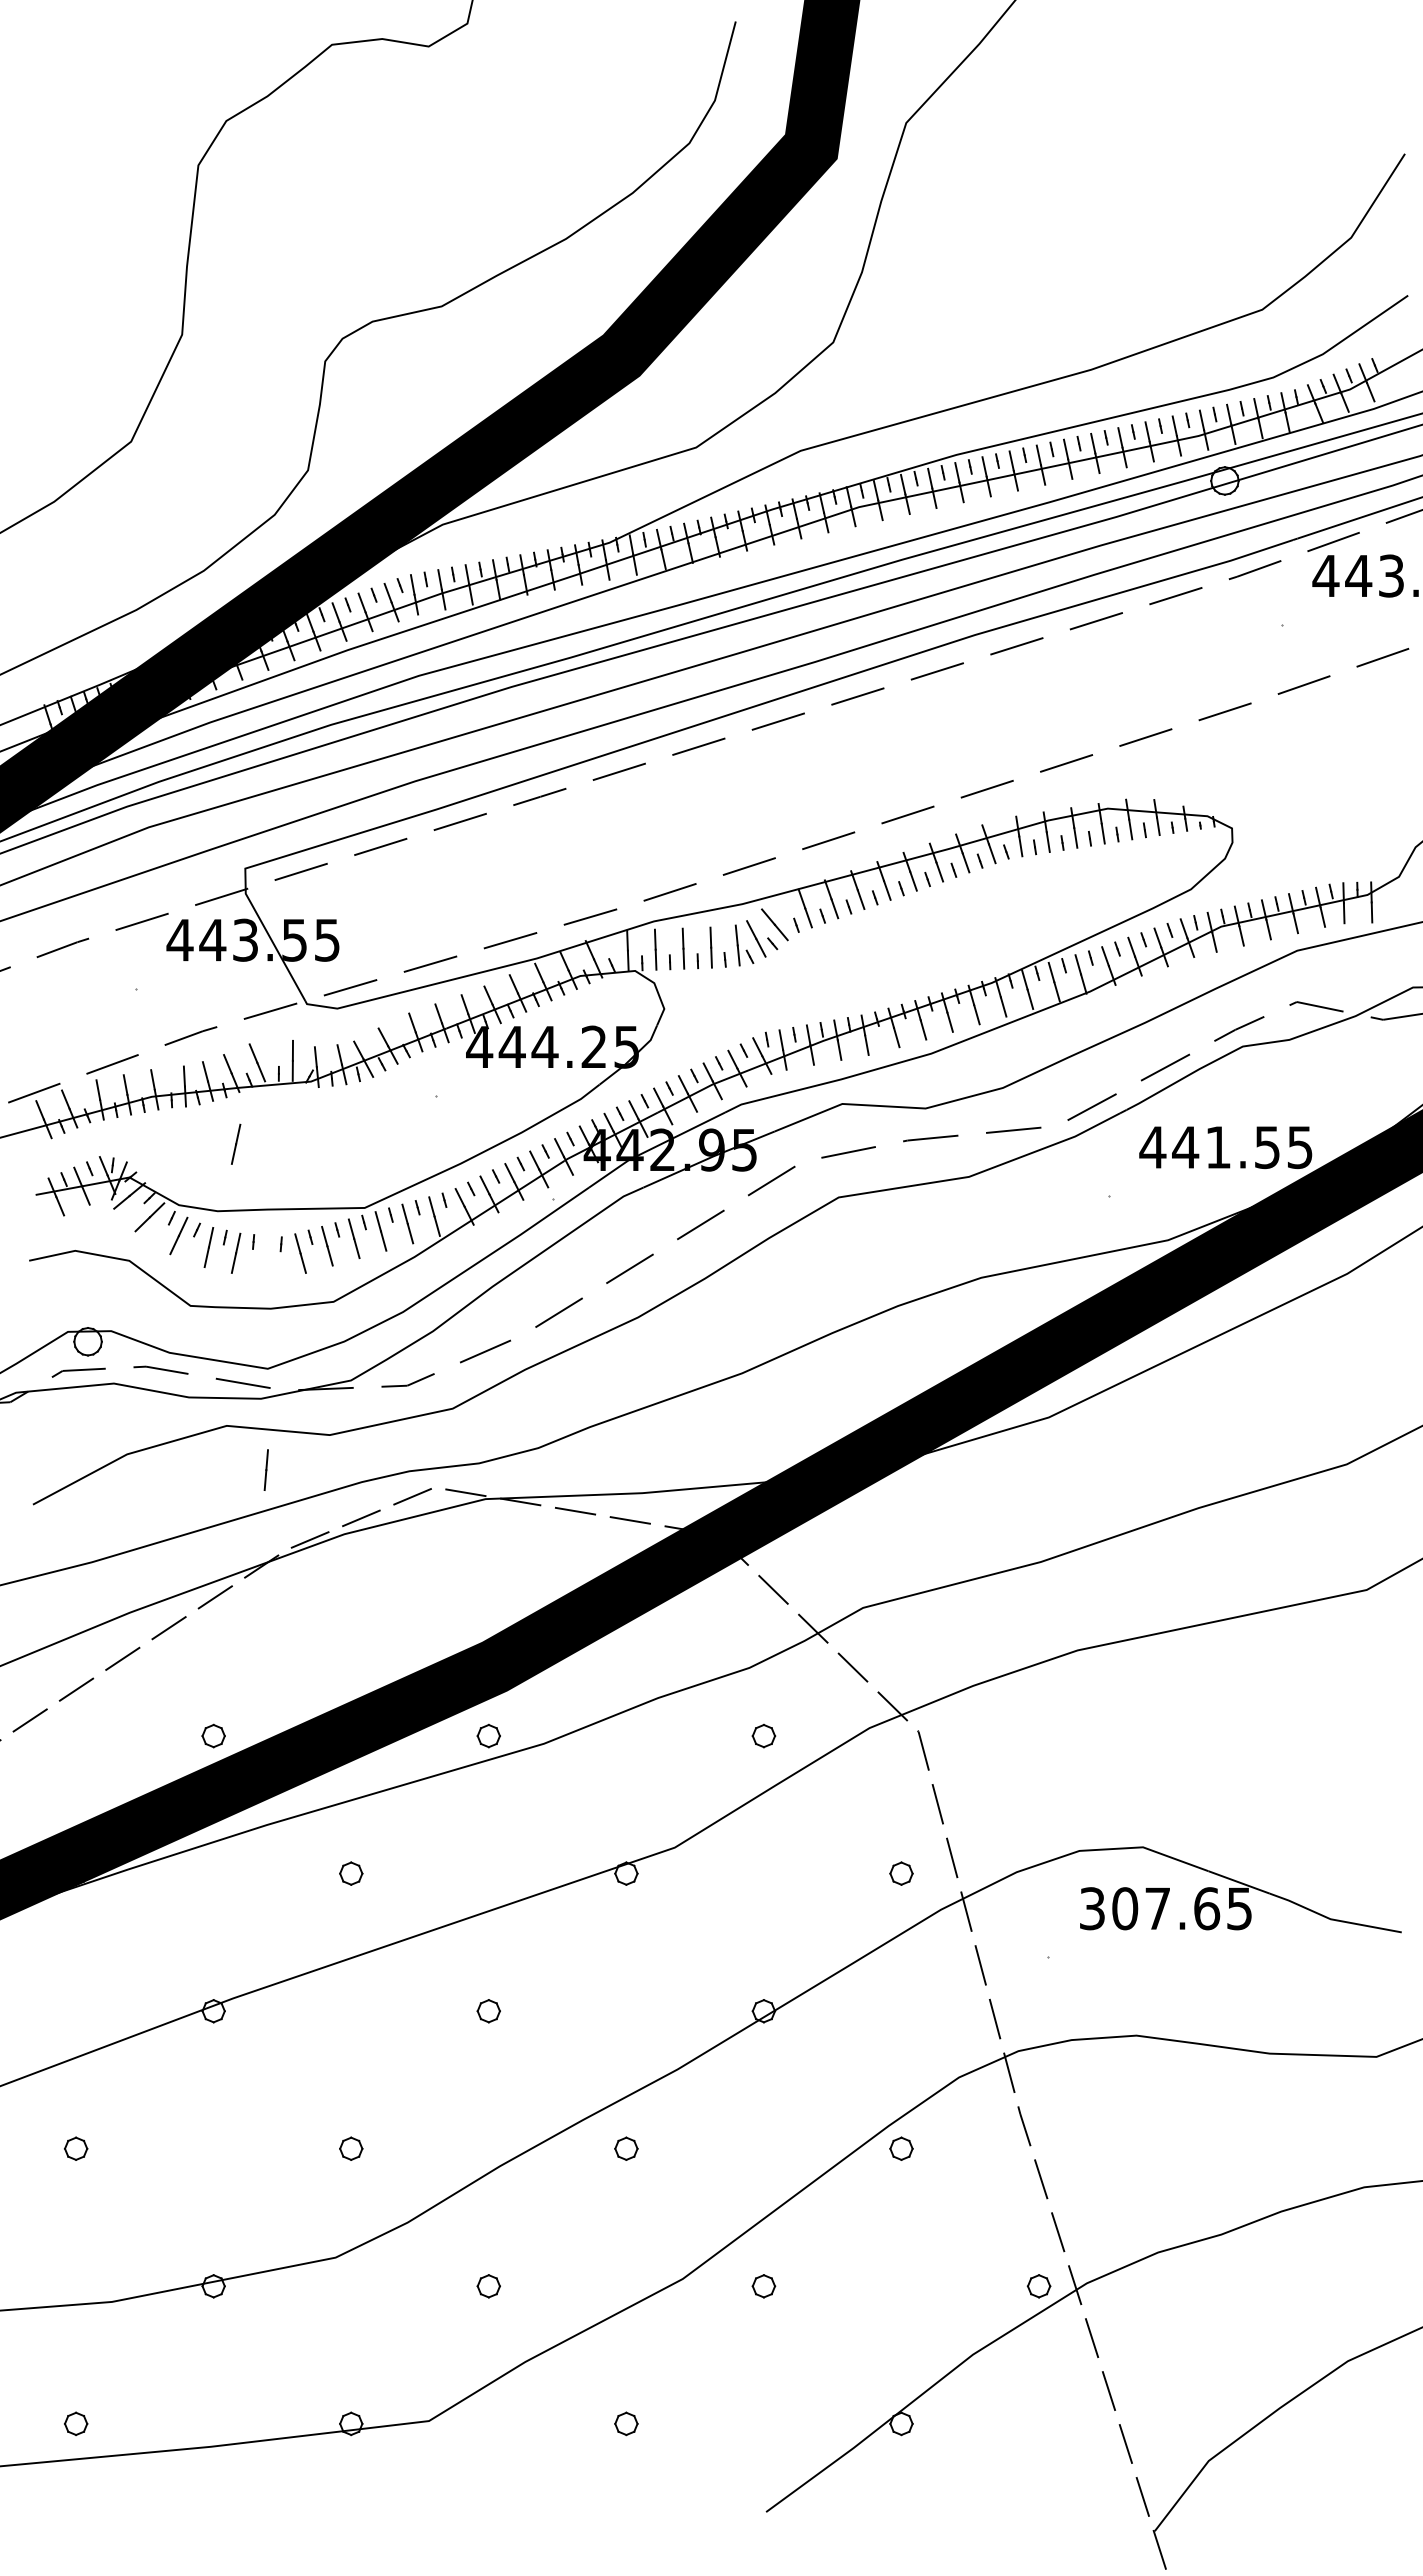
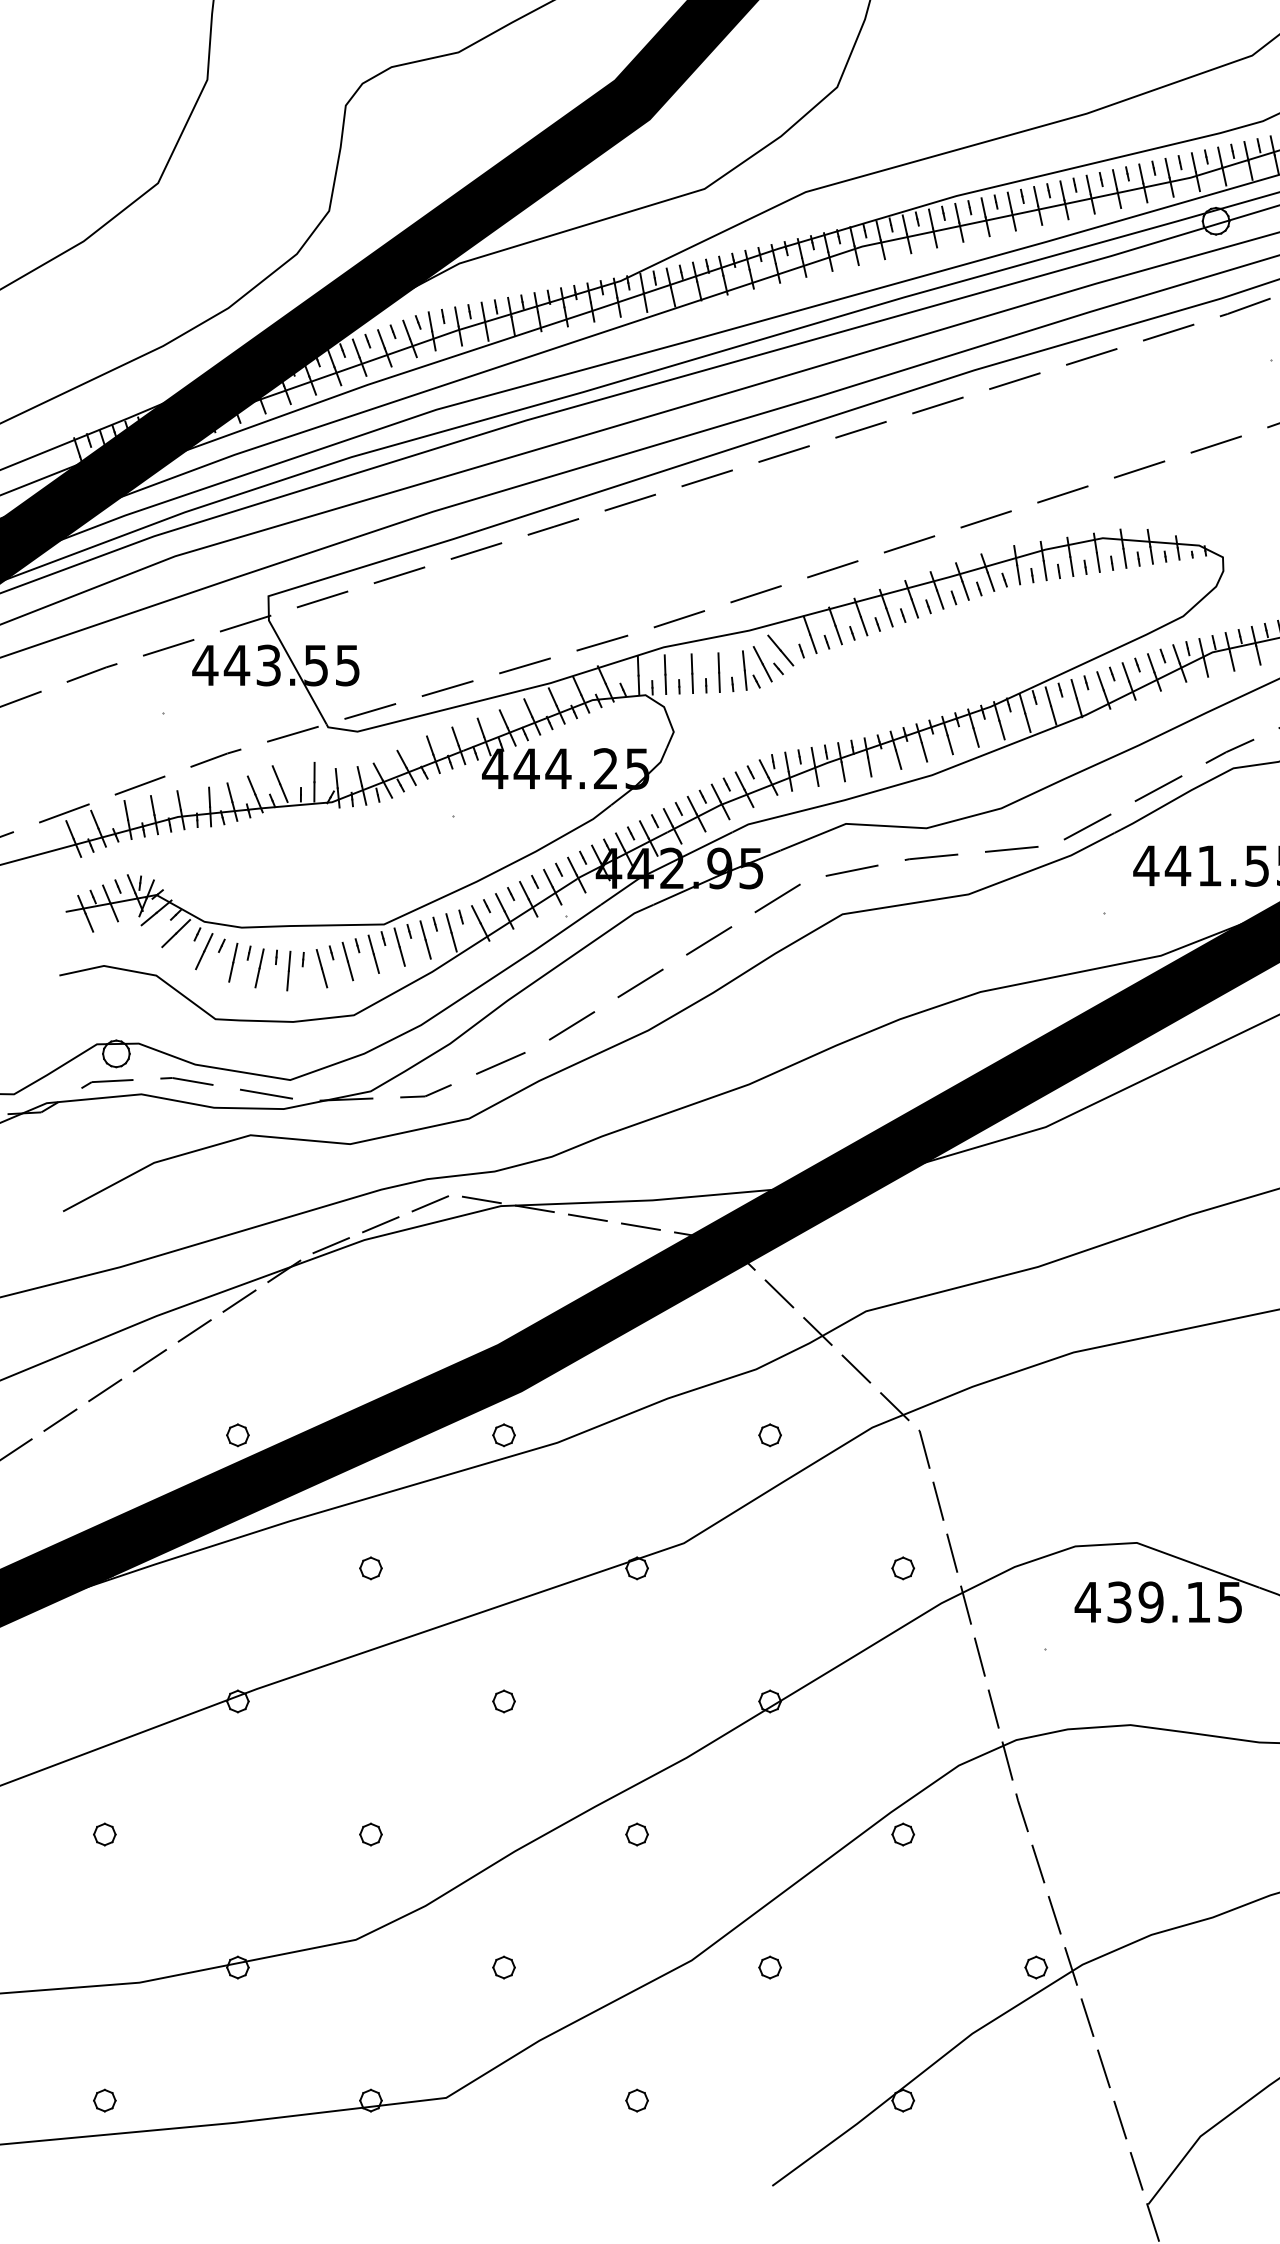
line: (236, 1143) -> (259, 862), removed
line: (265, 1469) -> (288, 970), moved
text: (1149, 1908) -> (1143, 1602), 307.65 -> 439.15

